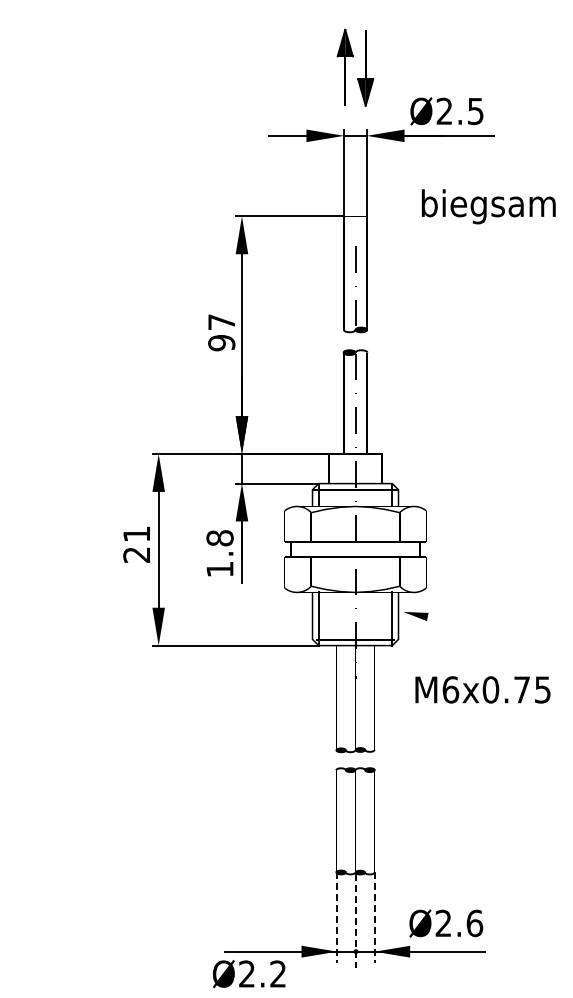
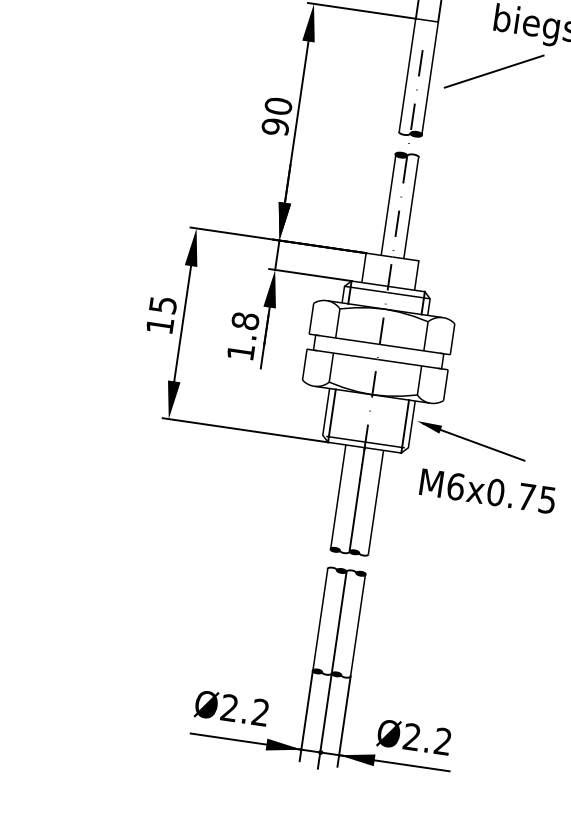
line: (428, 257) -> (493, 71), added
text: (221, 322) -> (278, 106), 97 -> 90
text: (136, 544) -> (161, 315), 21 -> 15
line: (461, 624) -> (473, 442), added
text: (482, 689) -> (487, 490), moved
line: (336, 918) -> (306, 716), dashed -> solid
line: (374, 918) -> (343, 722), dashed -> solid
line: (355, 921) -> (324, 722), dashed -> solid
text: (474, 923) -> (442, 741), Ø2.6 -> Ø2.2
text: (249, 974) -> (232, 708), moved

